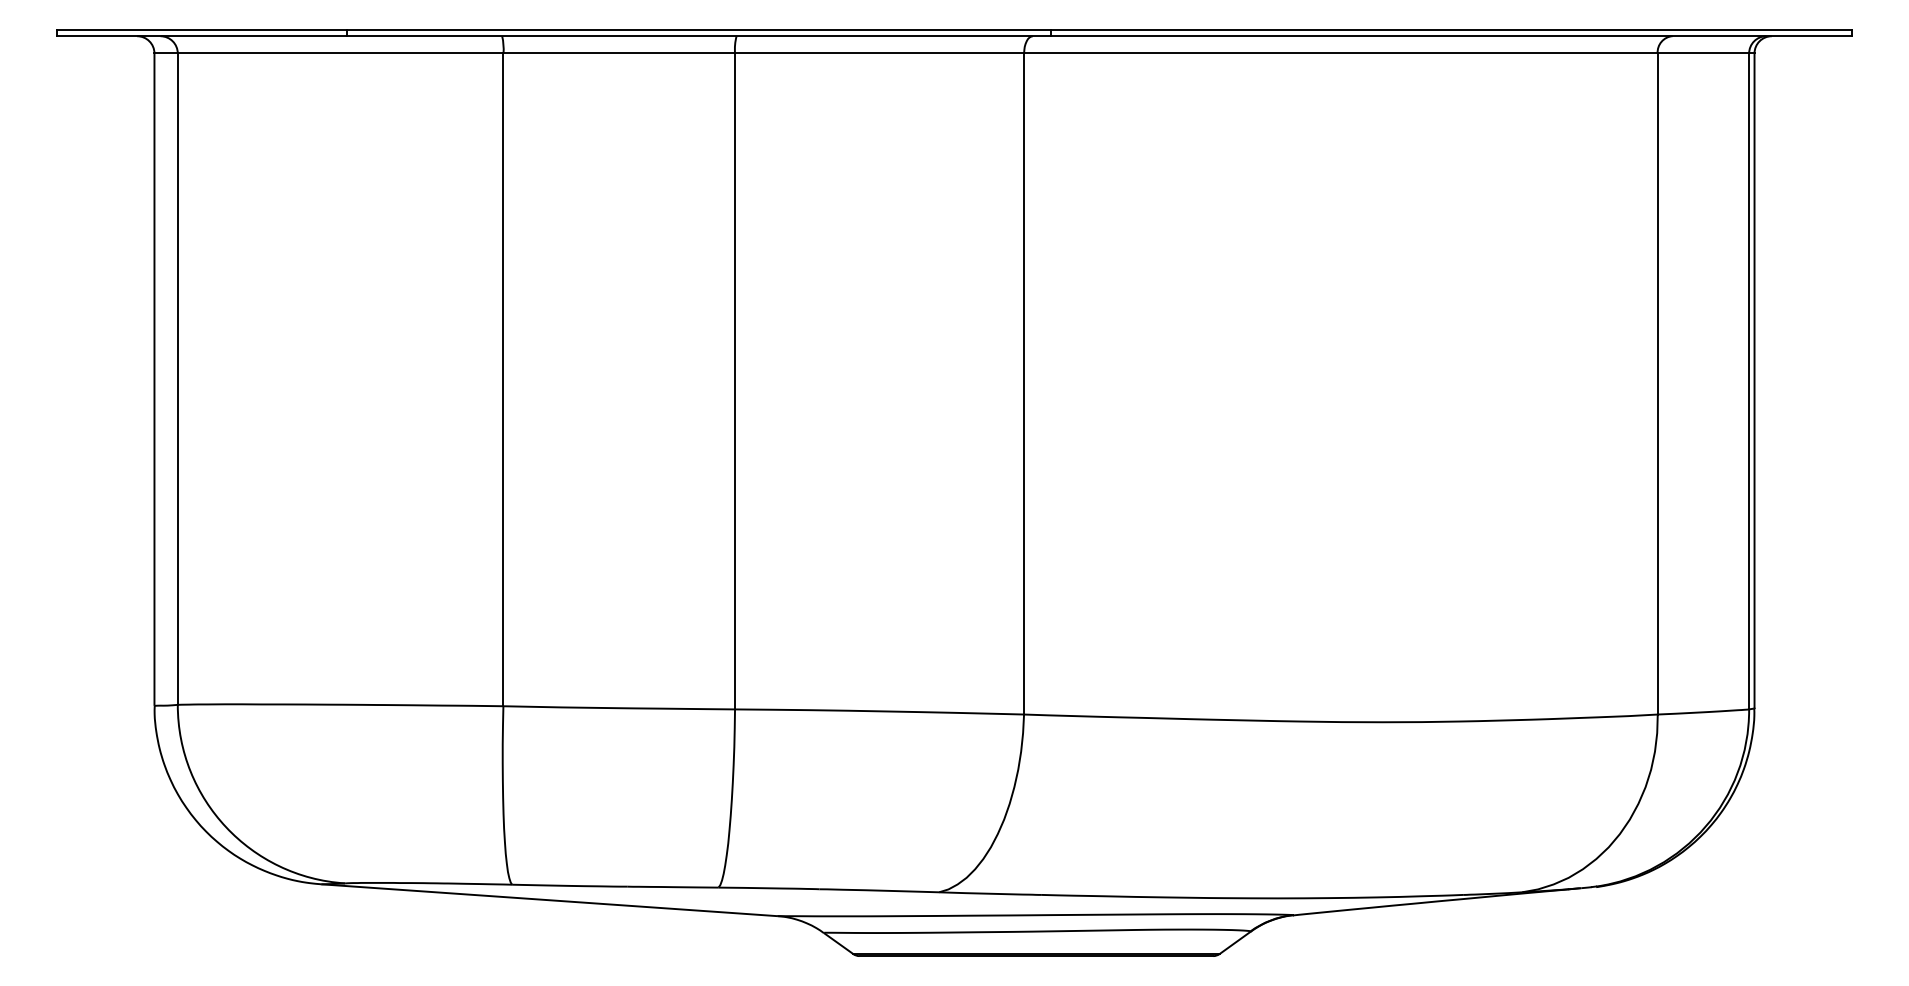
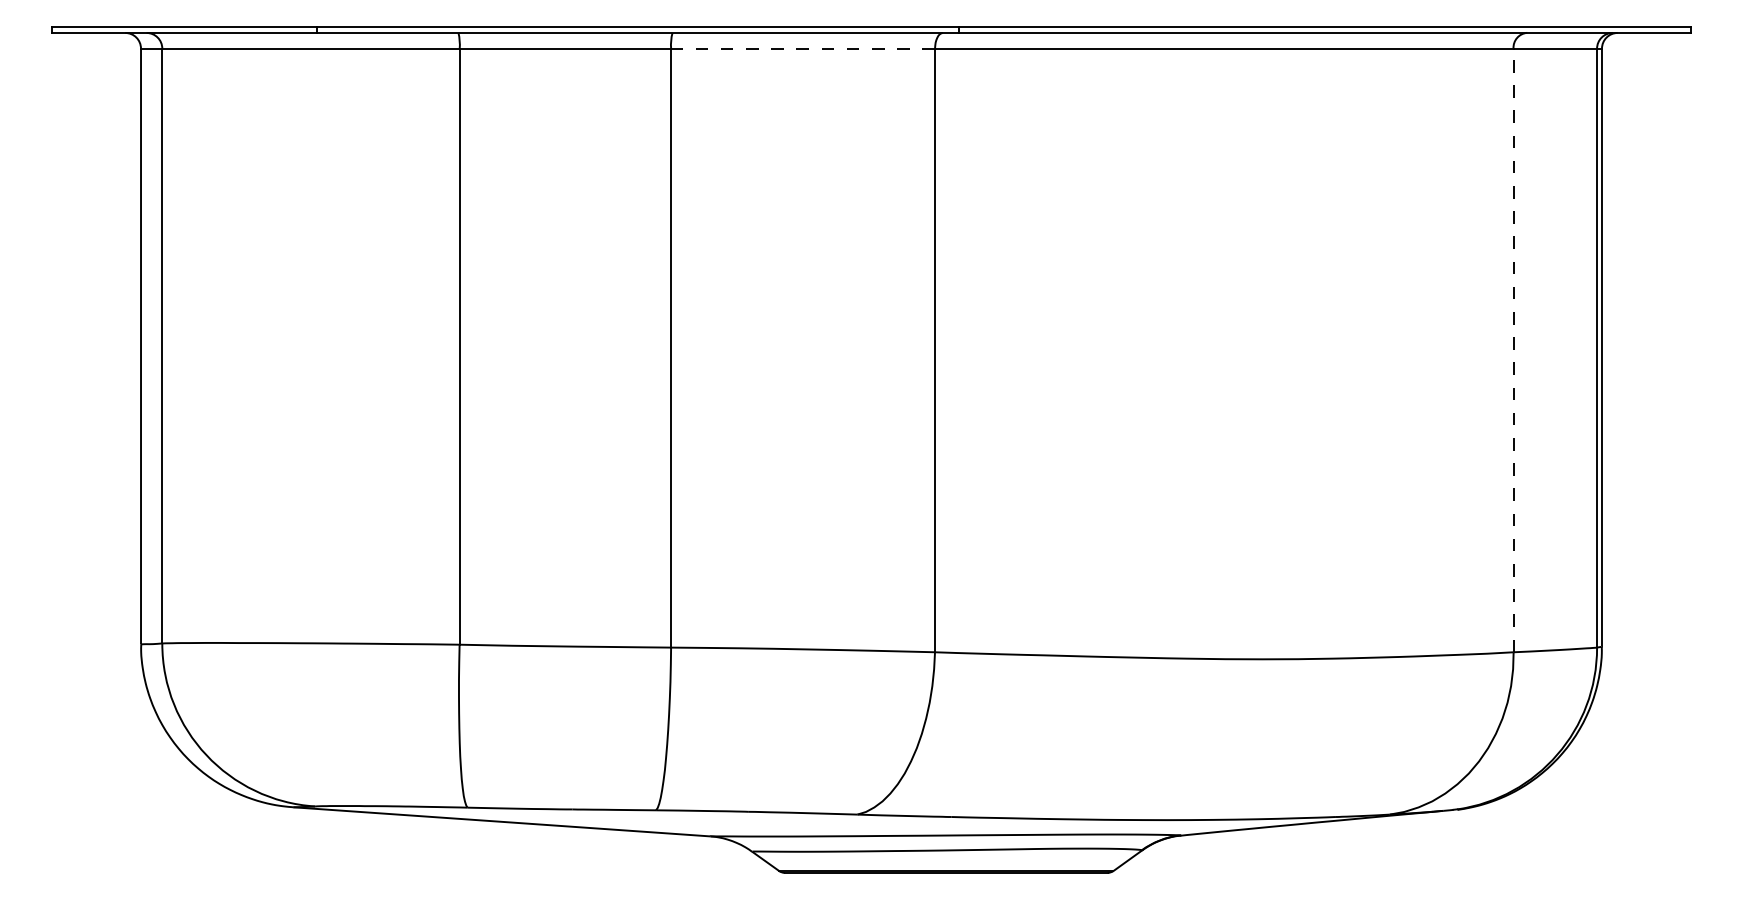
line: (880, 53) -> (803, 48), solid -> dashed
line: (1657, 384) -> (1513, 350), solid -> dashed

